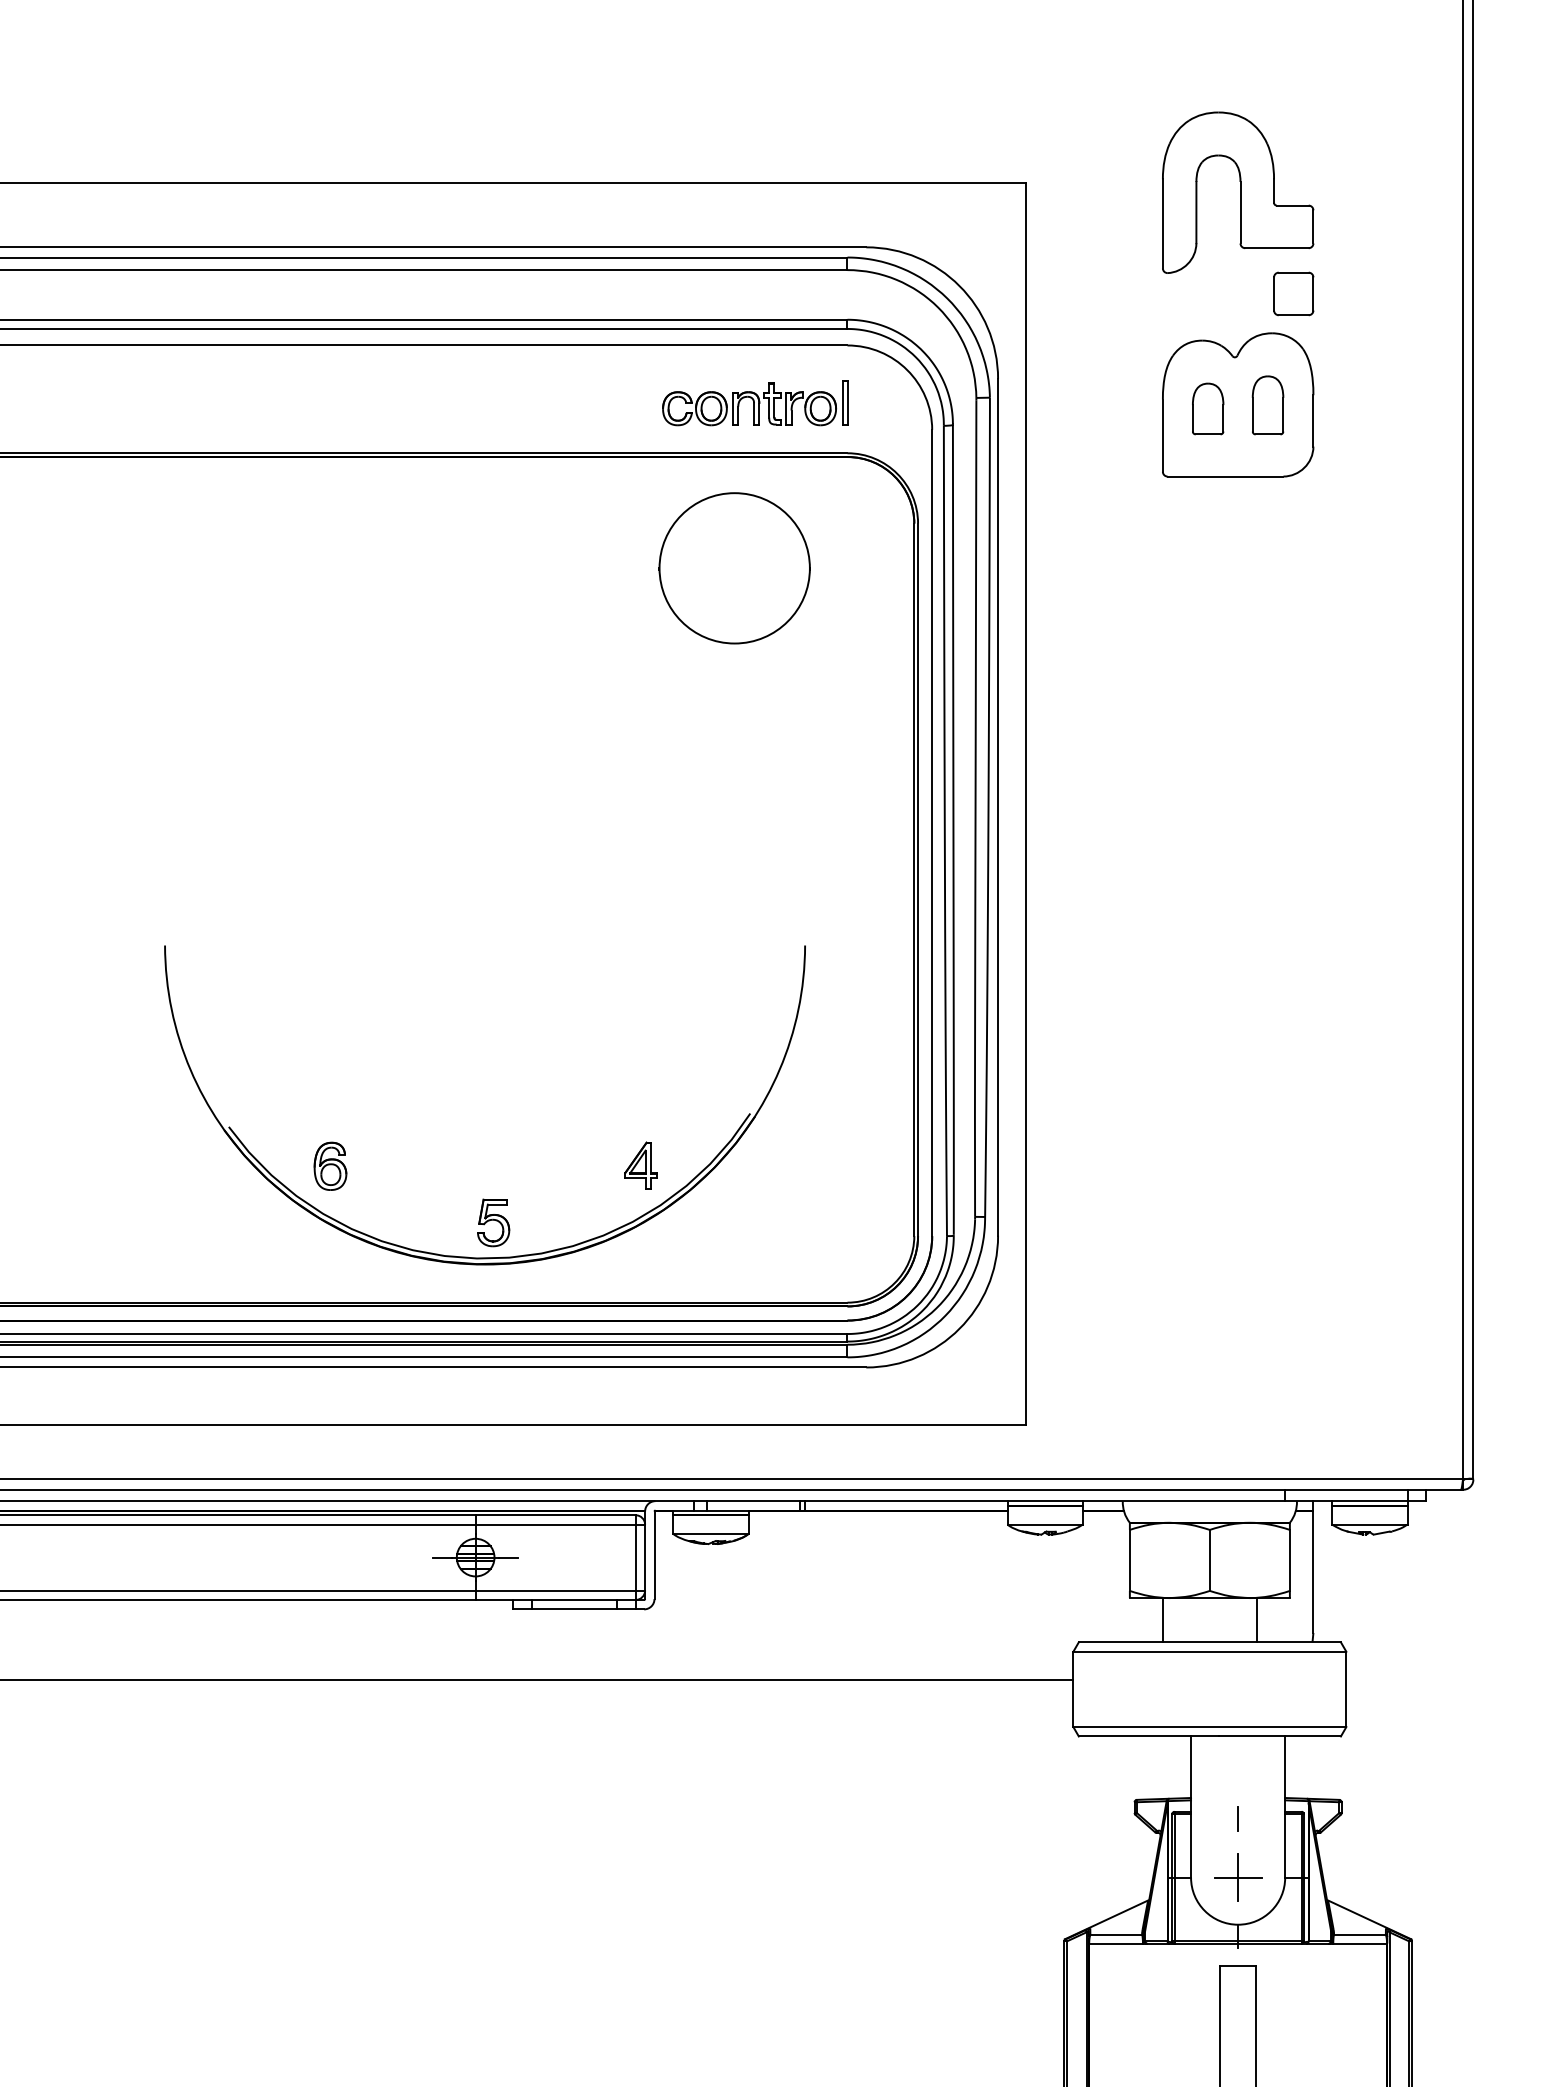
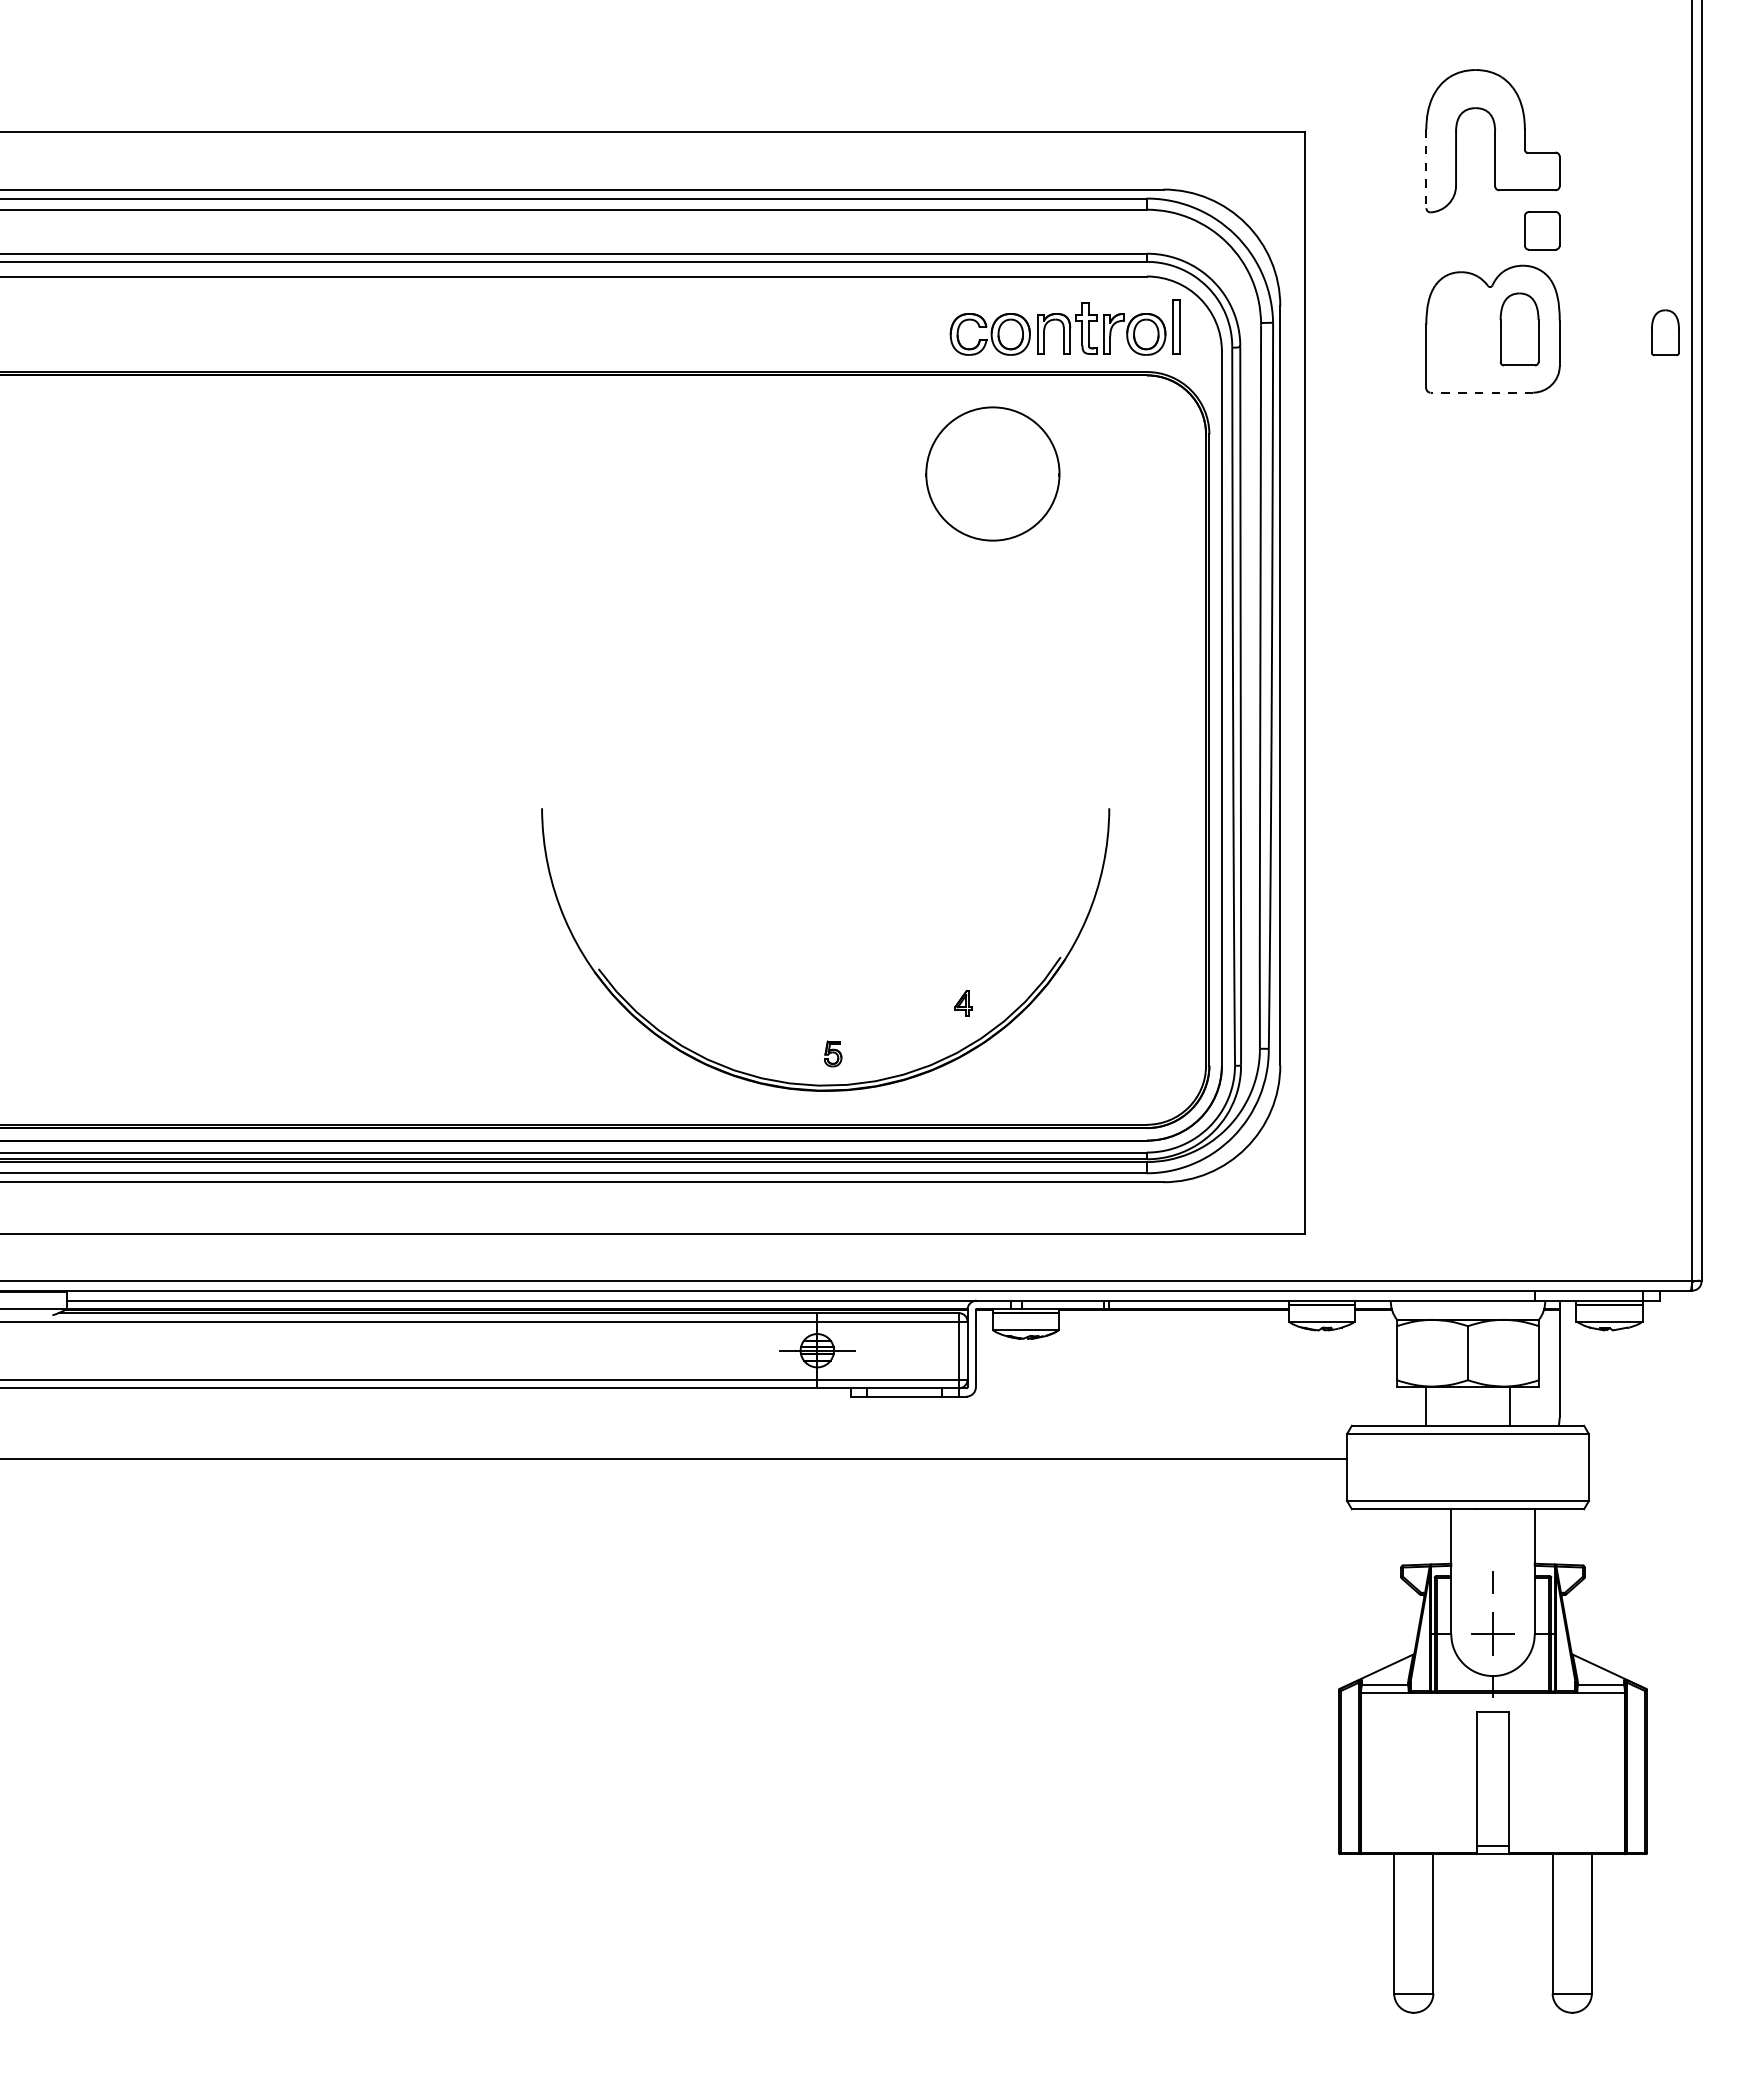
line: (1163, 224) -> (1426, 169), solid -> dashed
part: (754, 403) -> (1064, 327), size x1.4
part: (1267, 405) -> (1519, 329), size x1.4
part: (1208, 408) -> (1665, 332), moved
line: (1225, 476) -> (1481, 392), solid -> dashed
circle: (734, 567) -> (992, 473), moved
part: (640, 1164) -> (963, 1002), size x0.6
part: (330, 1165) -> (688, 1003), removed
part: (492, 1222) -> (832, 1053), size x0.6

